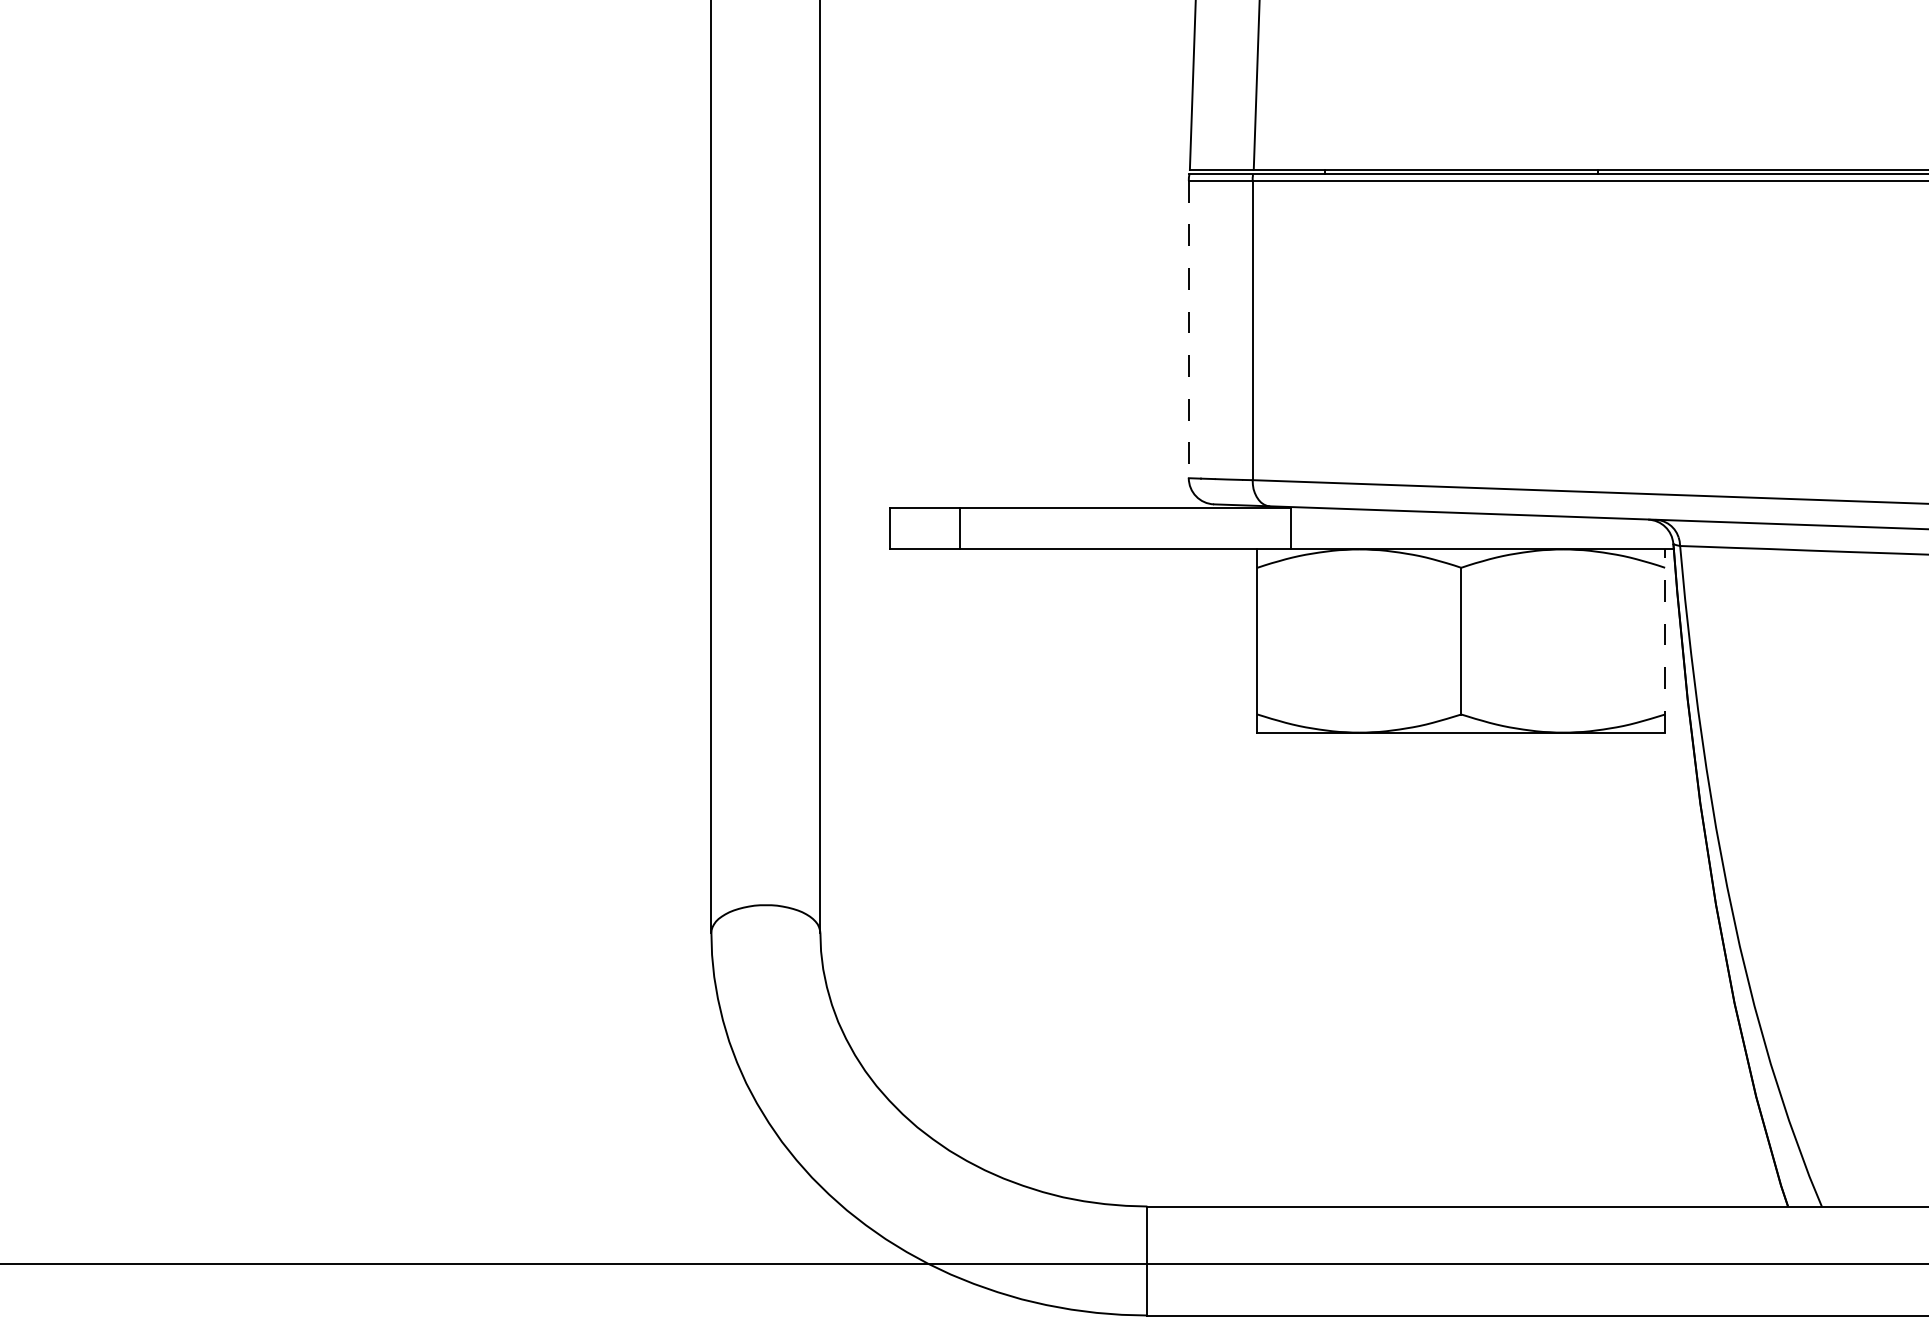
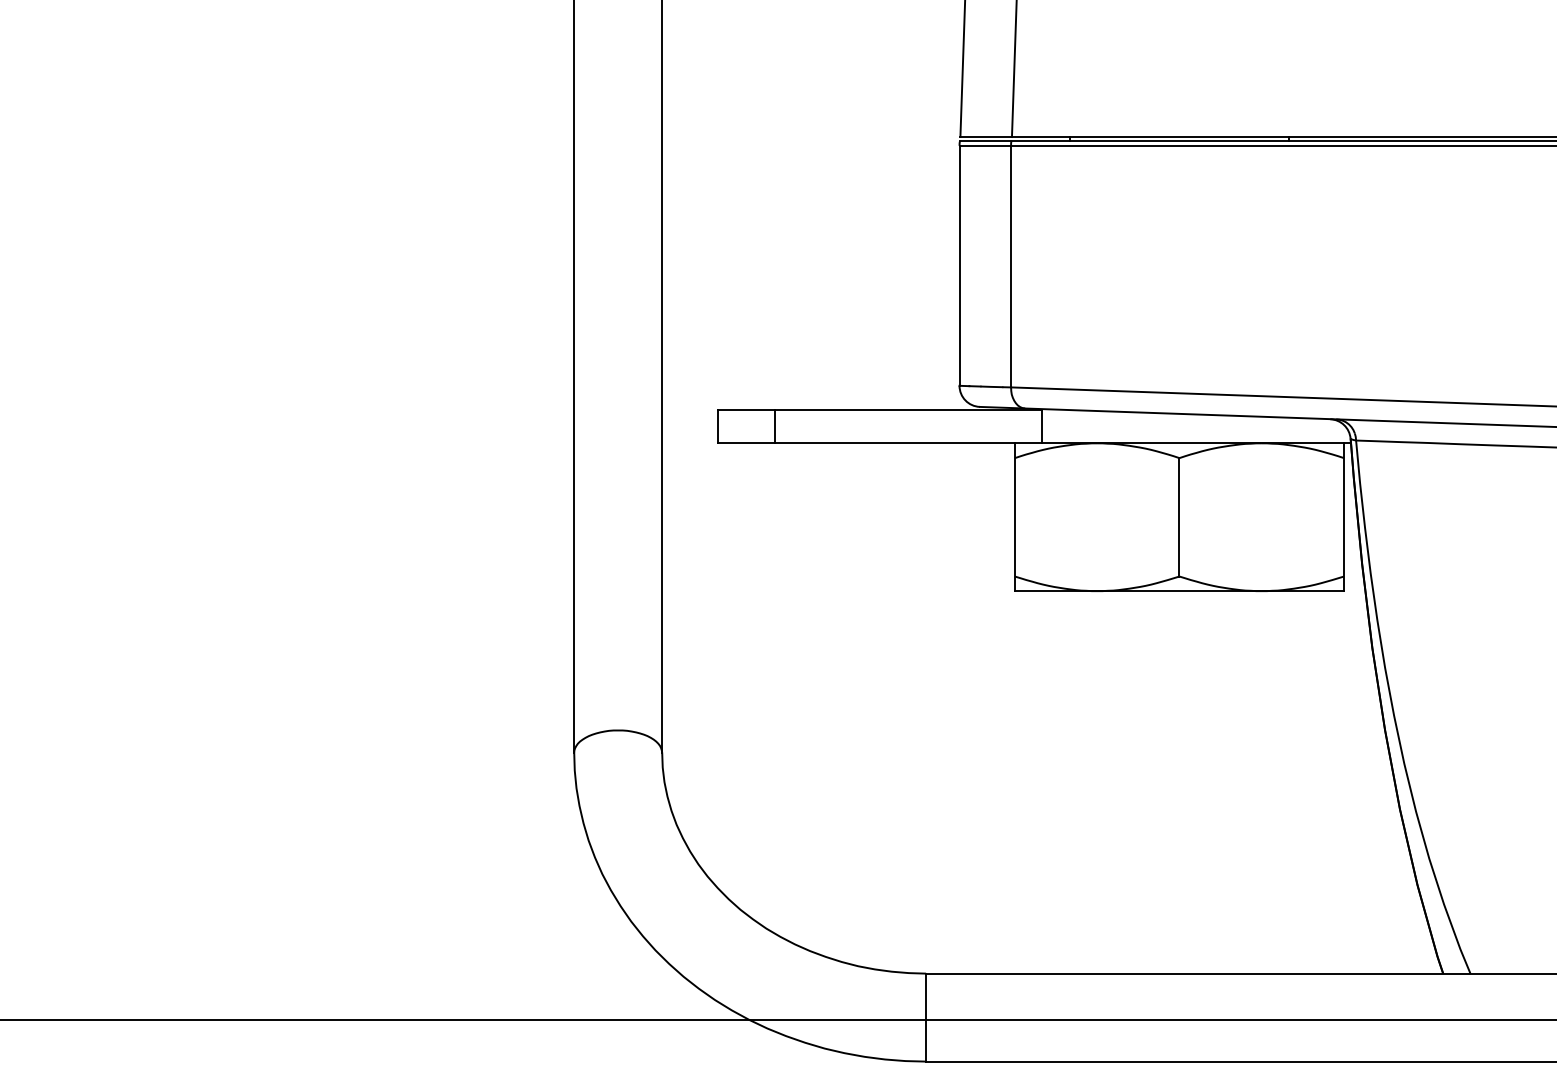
line: (1188, 329) -> (959, 265), dashed -> solid
line: (1664, 641) -> (1343, 517), dashed -> solid

